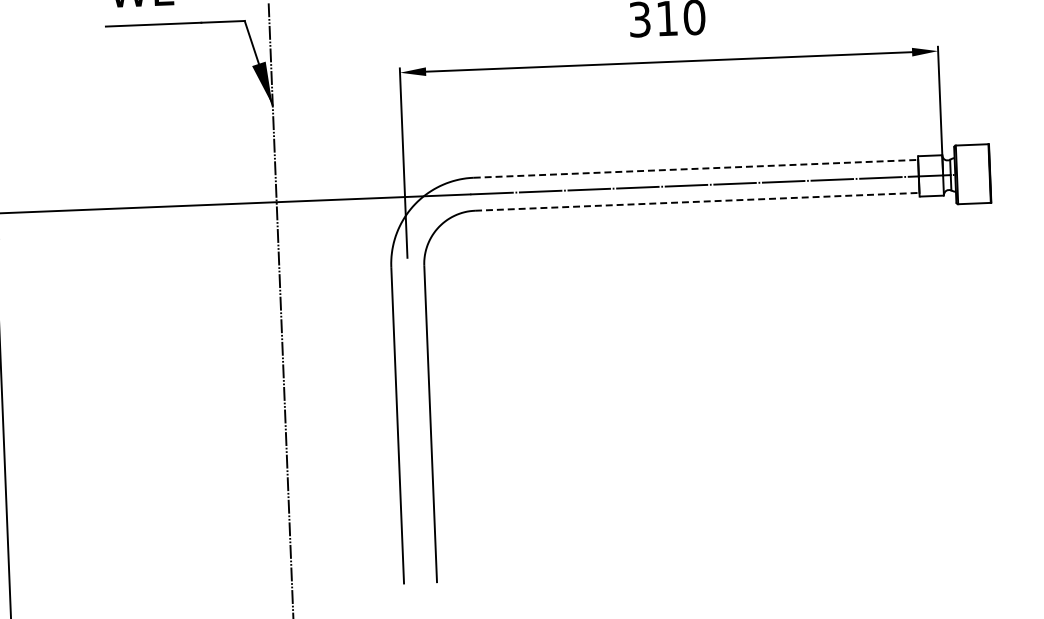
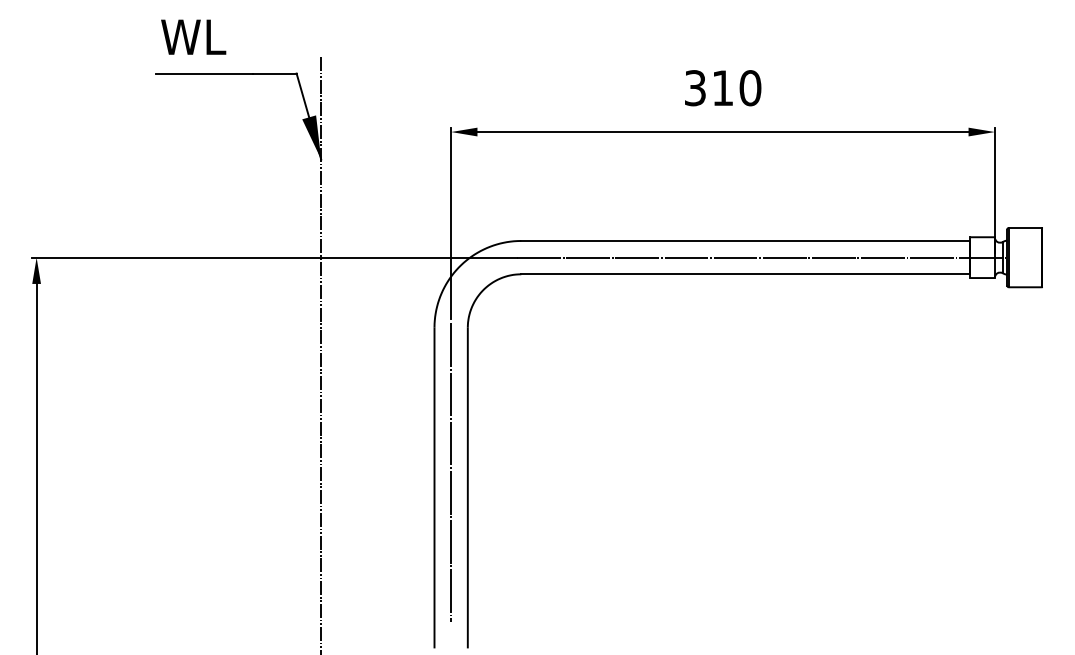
line: (696, 168) -> (746, 240), dashed -> solid
line: (697, 201) -> (746, 274), dashed -> solid
line: (413, 409) -> (451, 472), added

